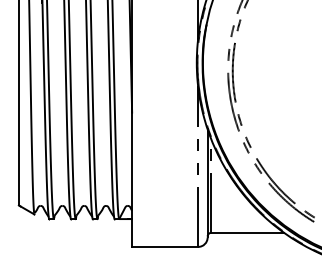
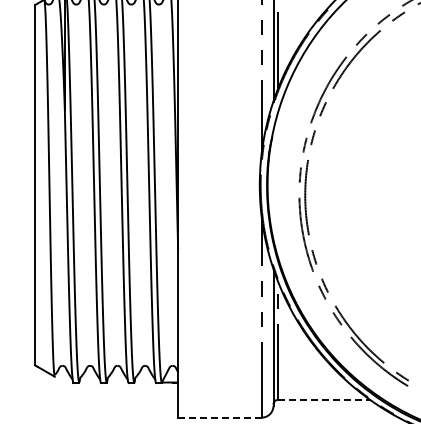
line: (248, 232) -> (324, 399), solid -> dashed
line: (164, 246) -> (219, 417), solid -> dashed

